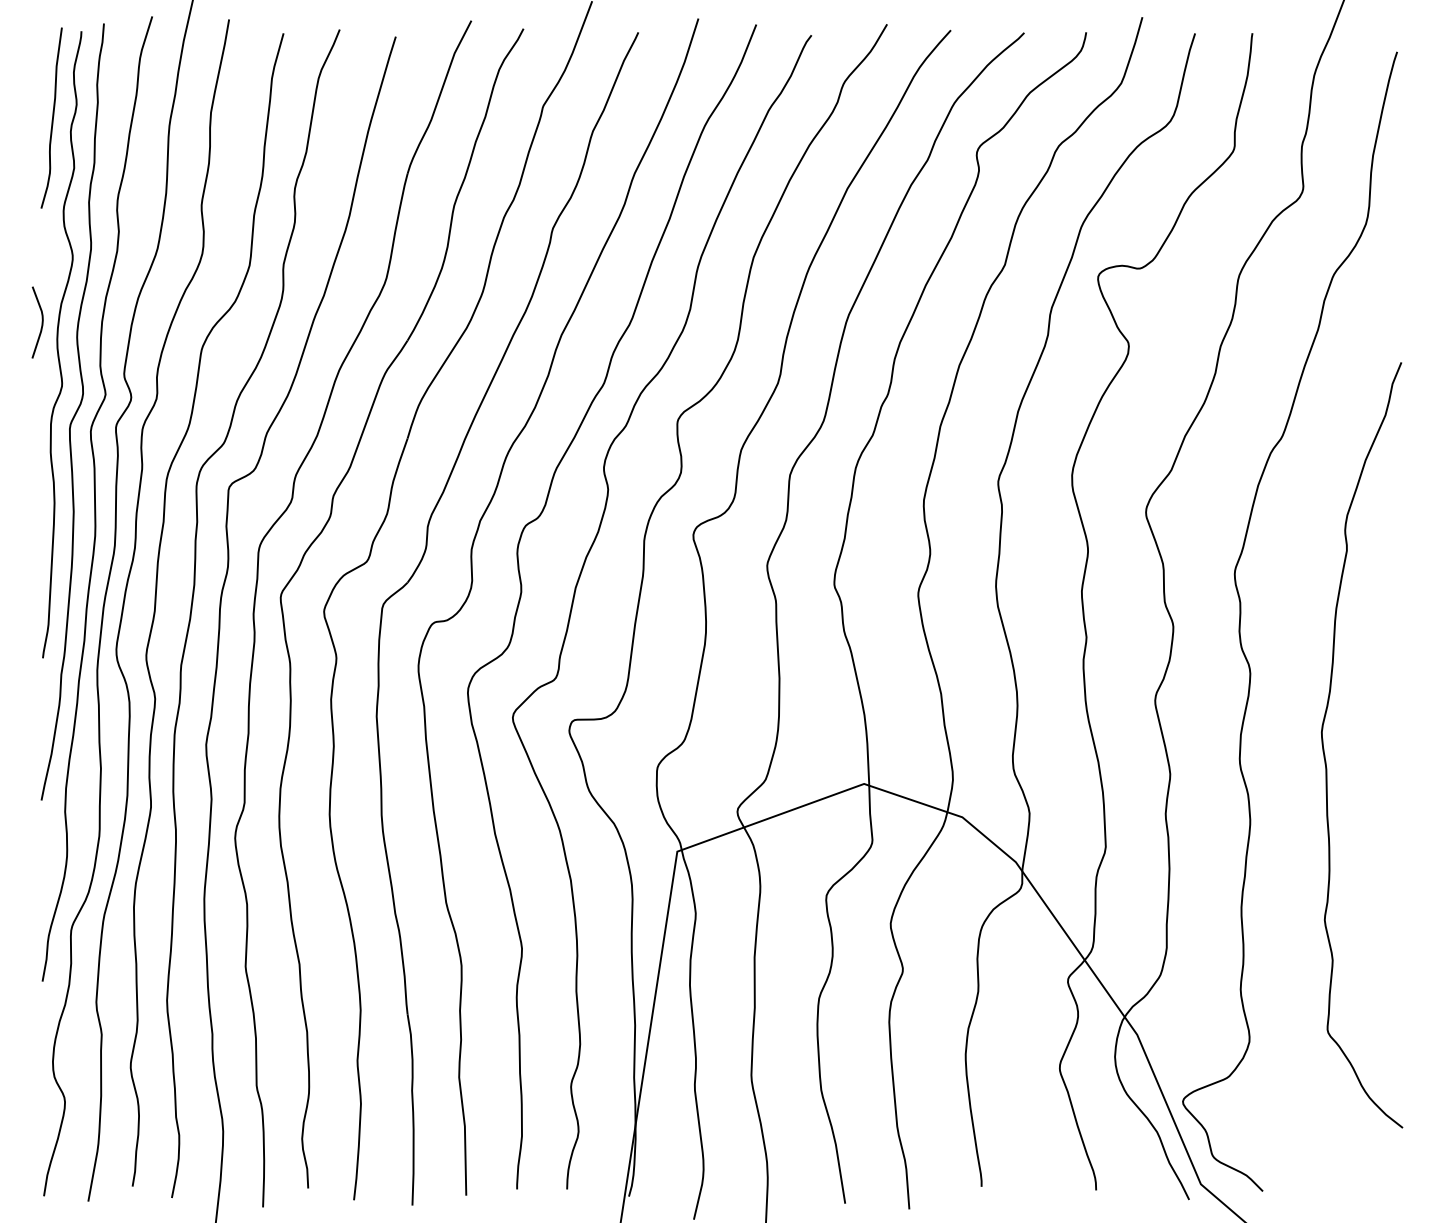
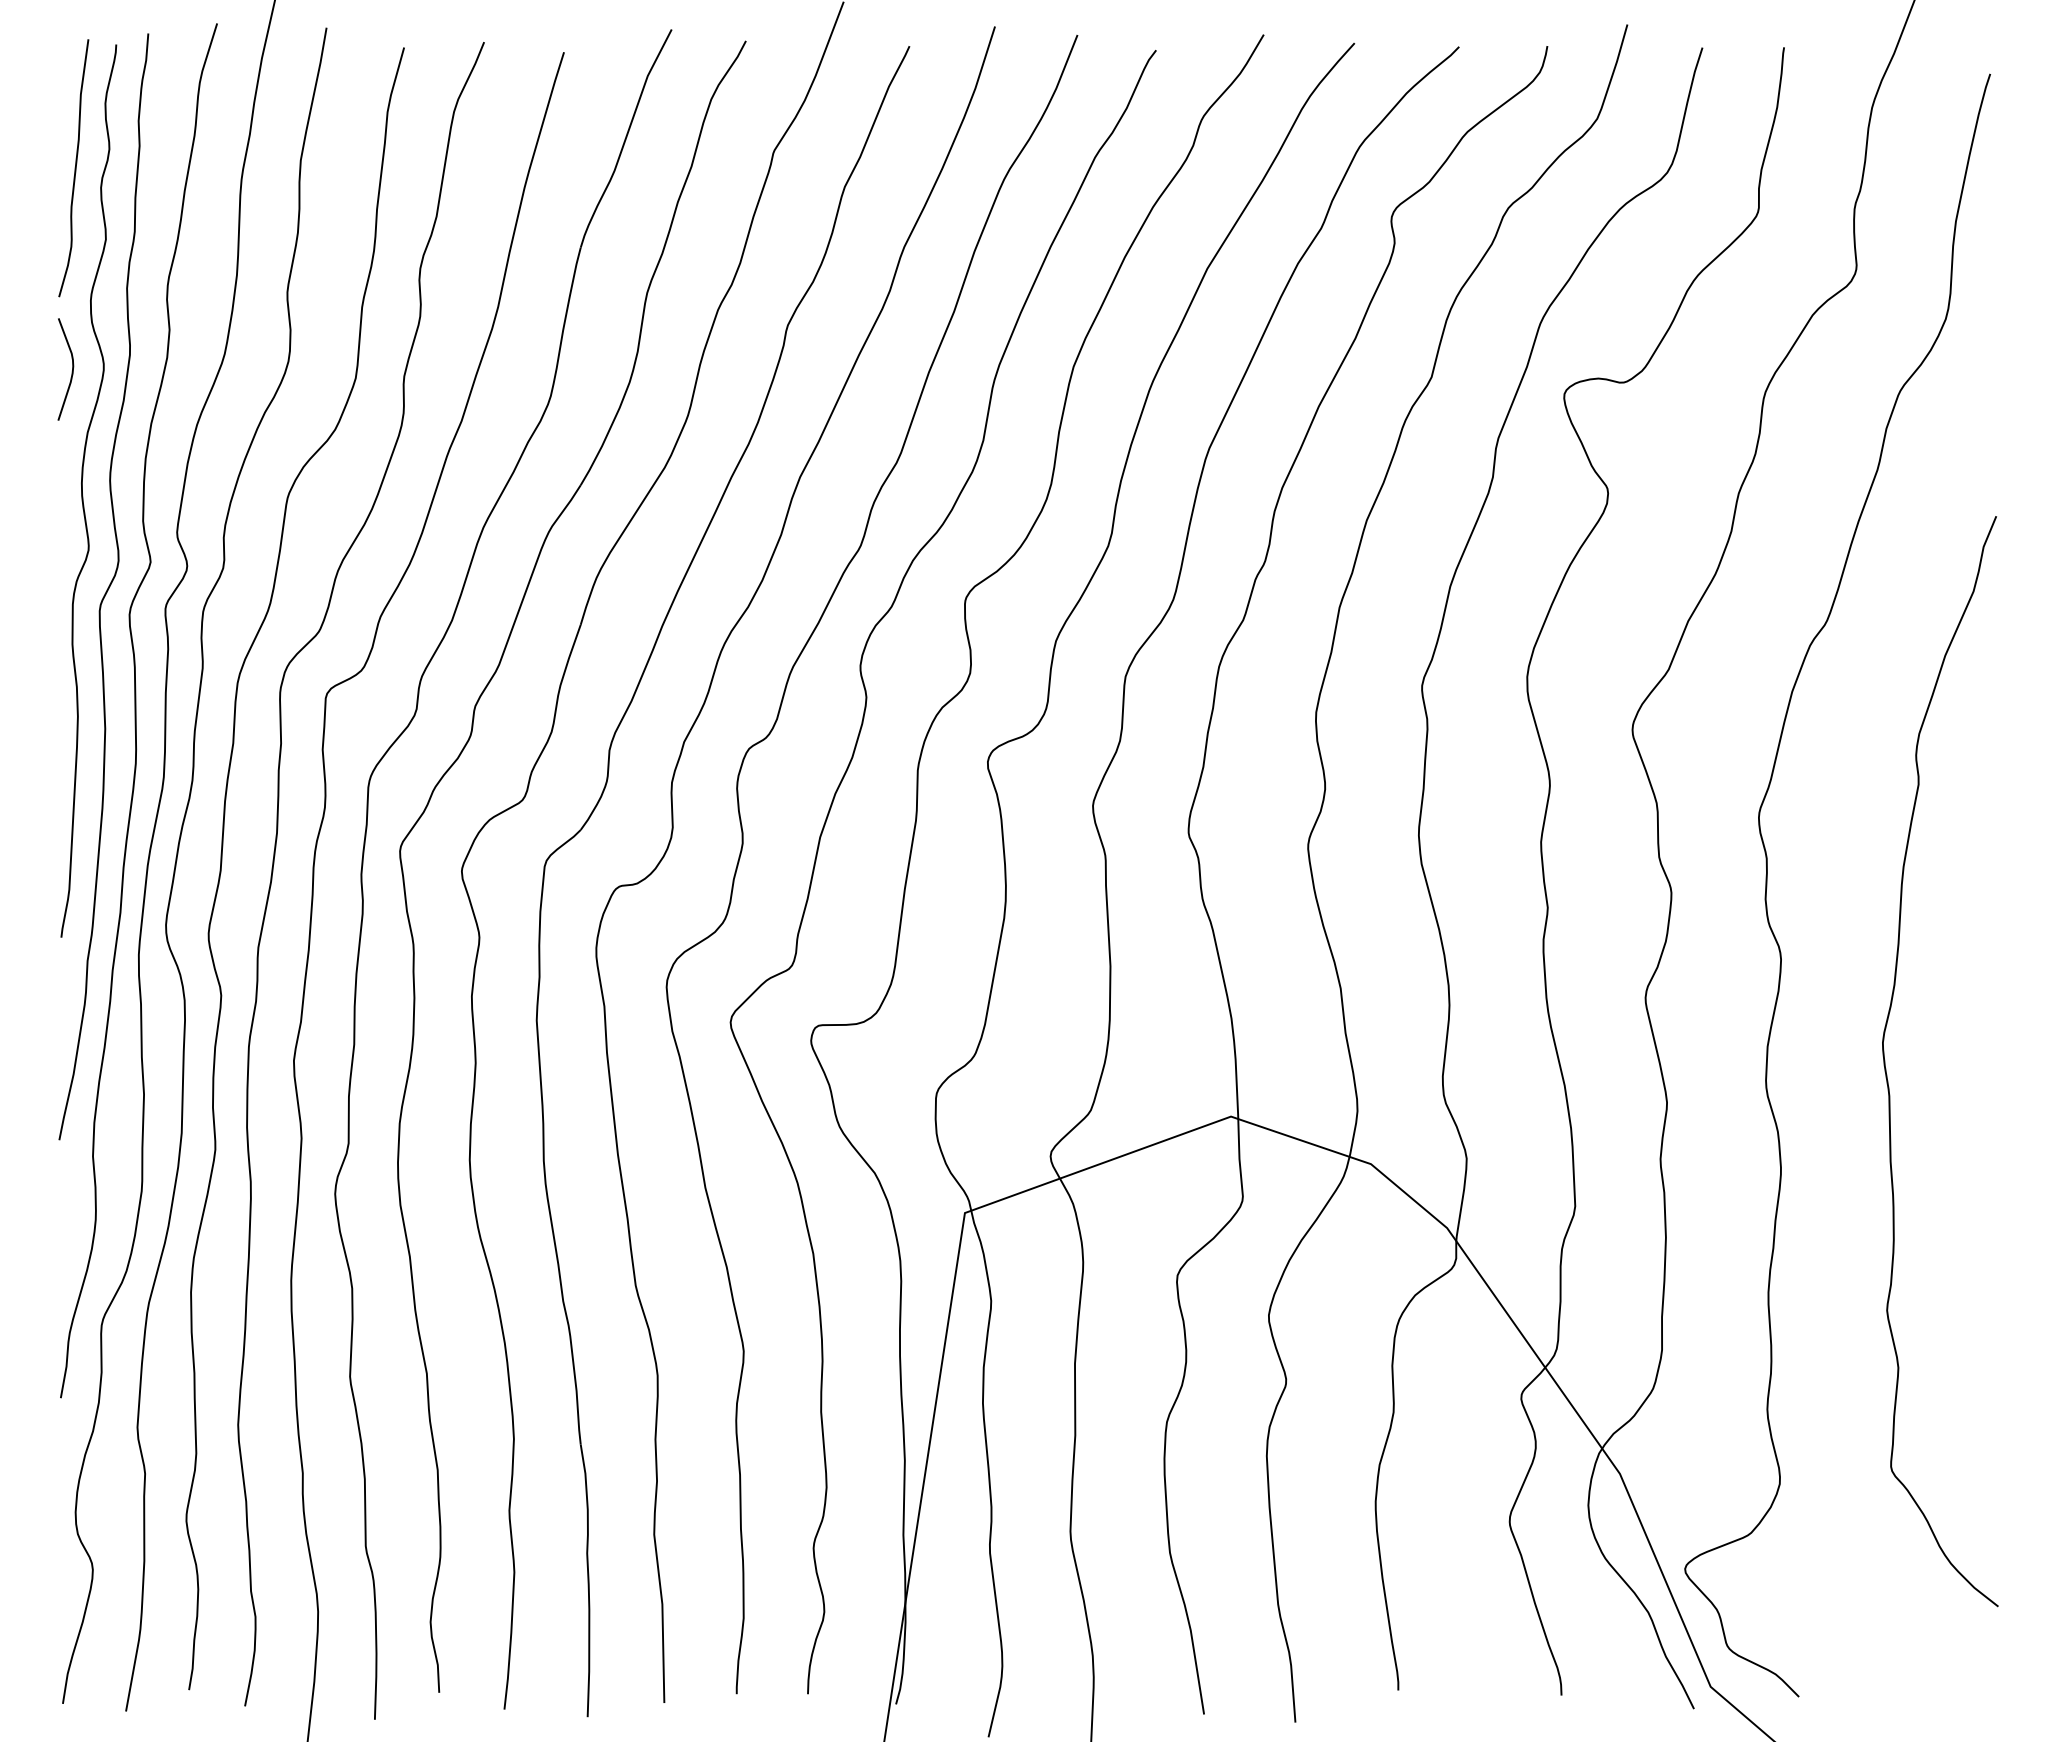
curve: (41, 323) -> (71, 371), moved

